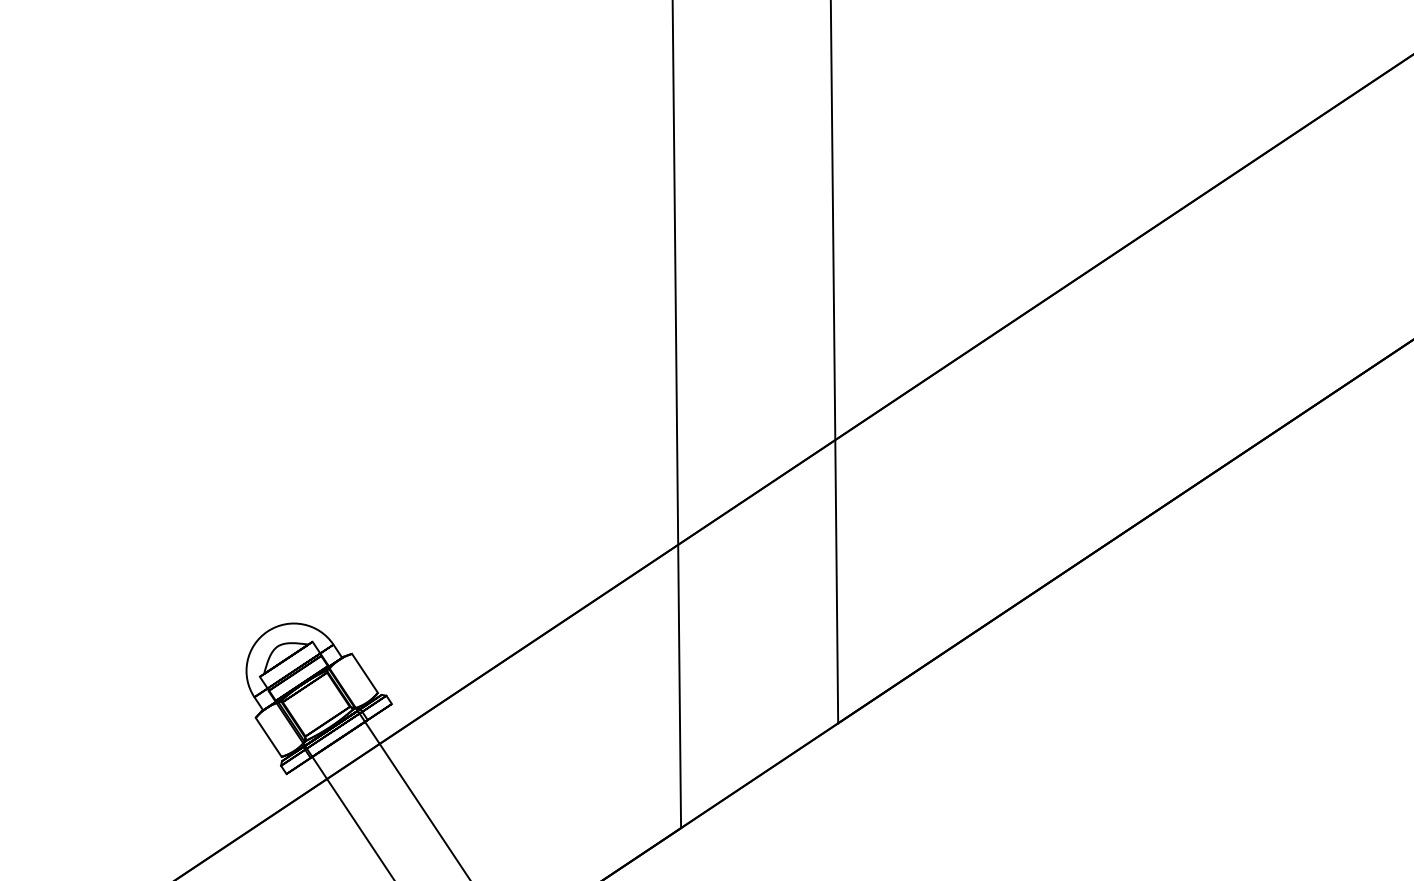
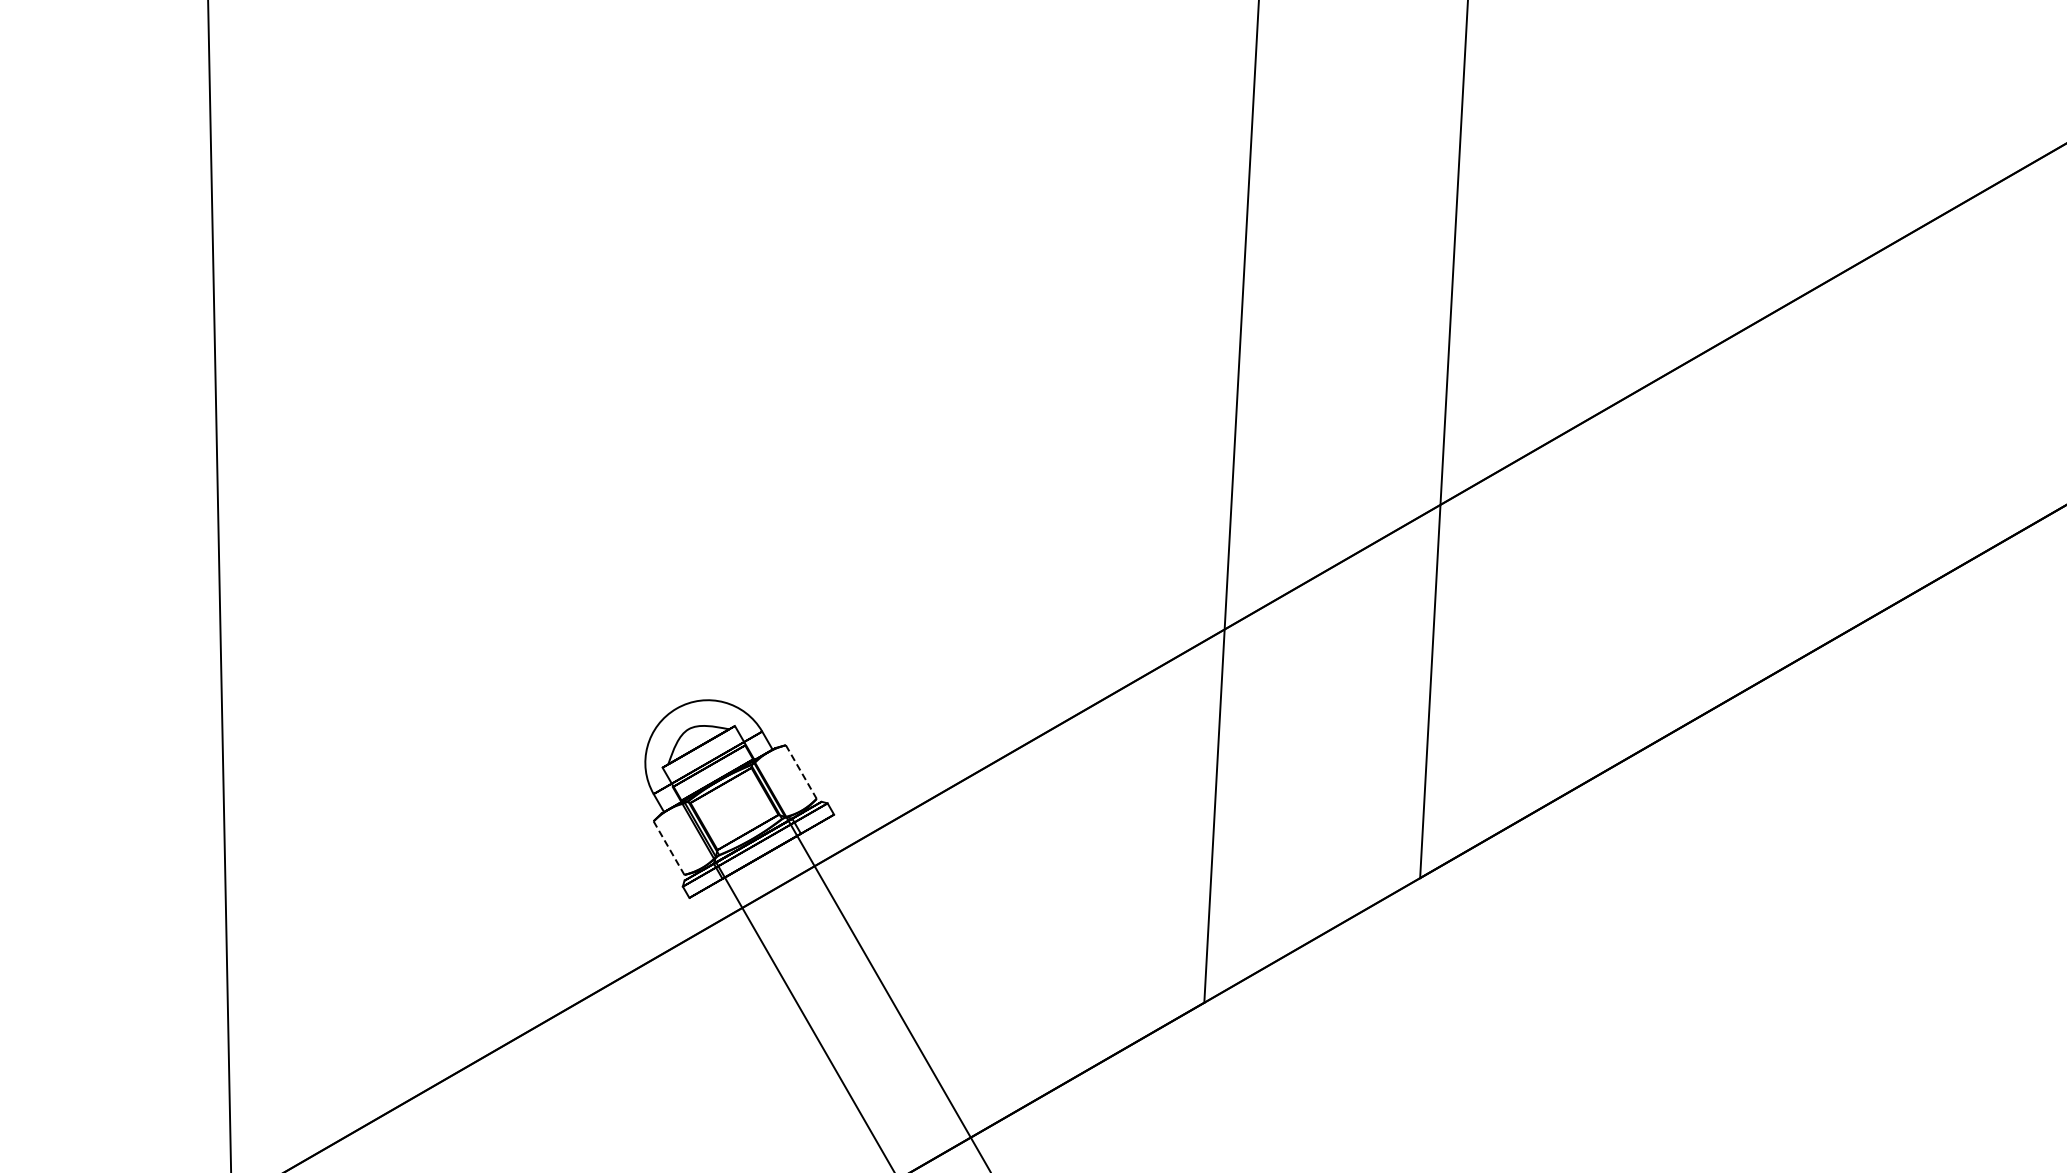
line: (365, 673) -> (801, 772), solid -> dashed
line: (269, 737) -> (669, 848), solid -> dashed

